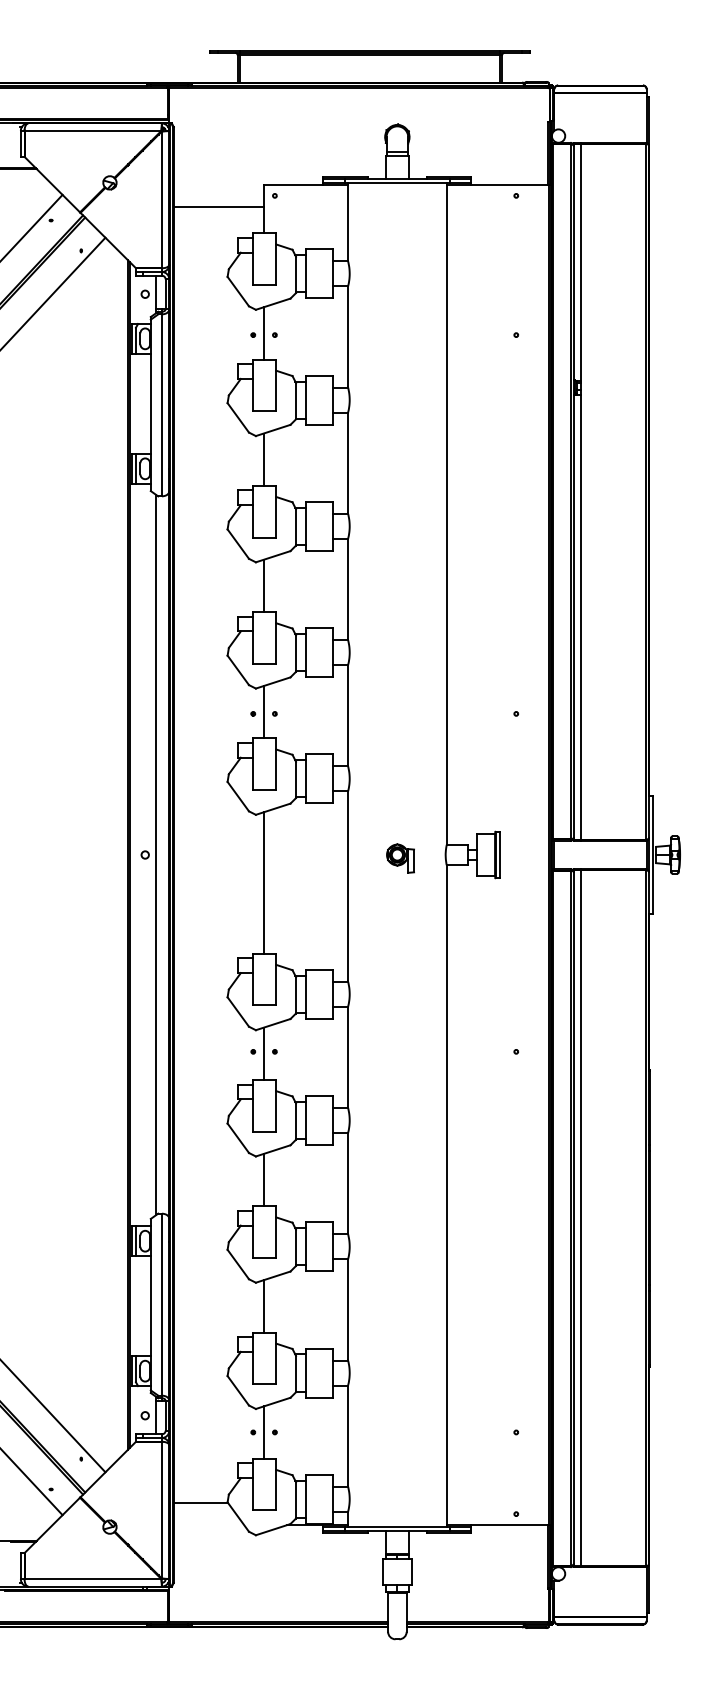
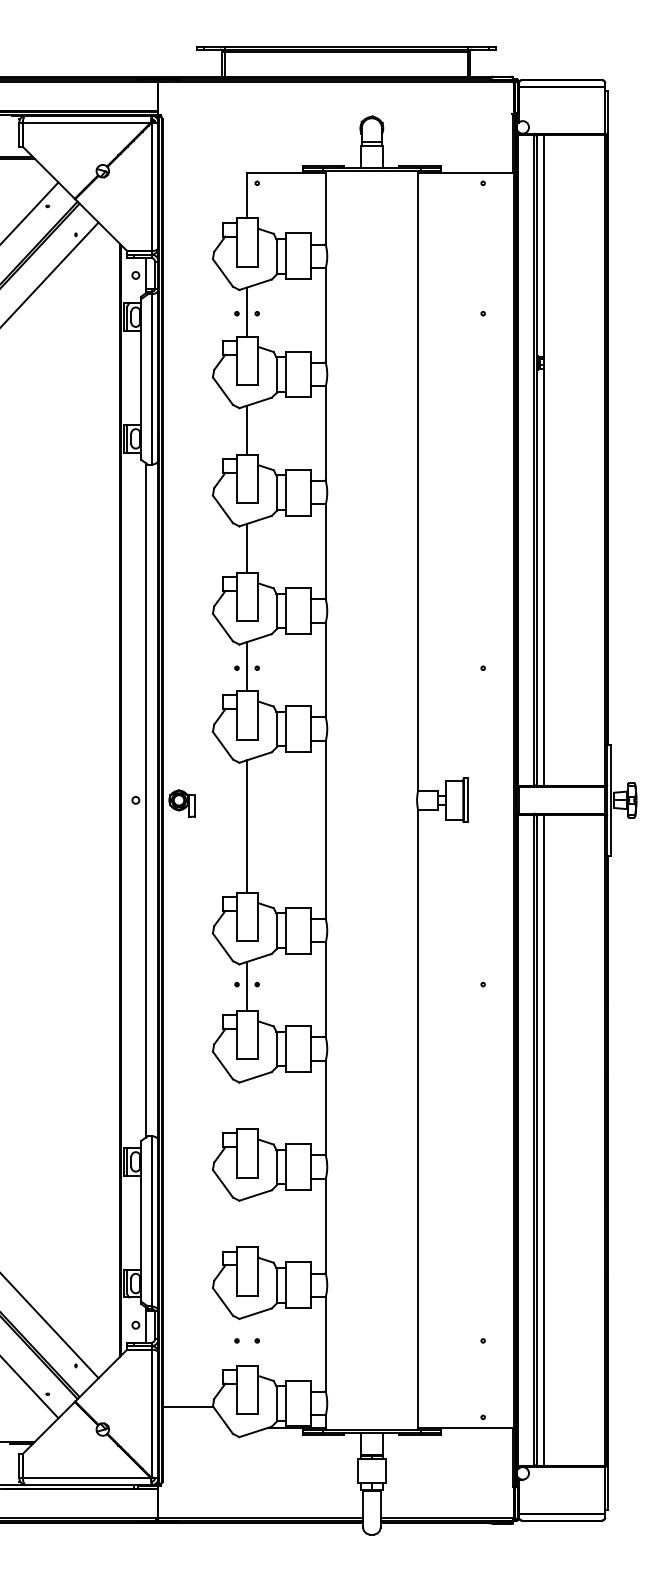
line: (218, 207) -> (204, 194), removed
part: (400, 858) -> (181, 803), moved
line: (263, 1179) -> (246, 1104), removed
line: (263, 1306) -> (246, 1223), removed
line: (263, 1432) -> (246, 1340), removed

